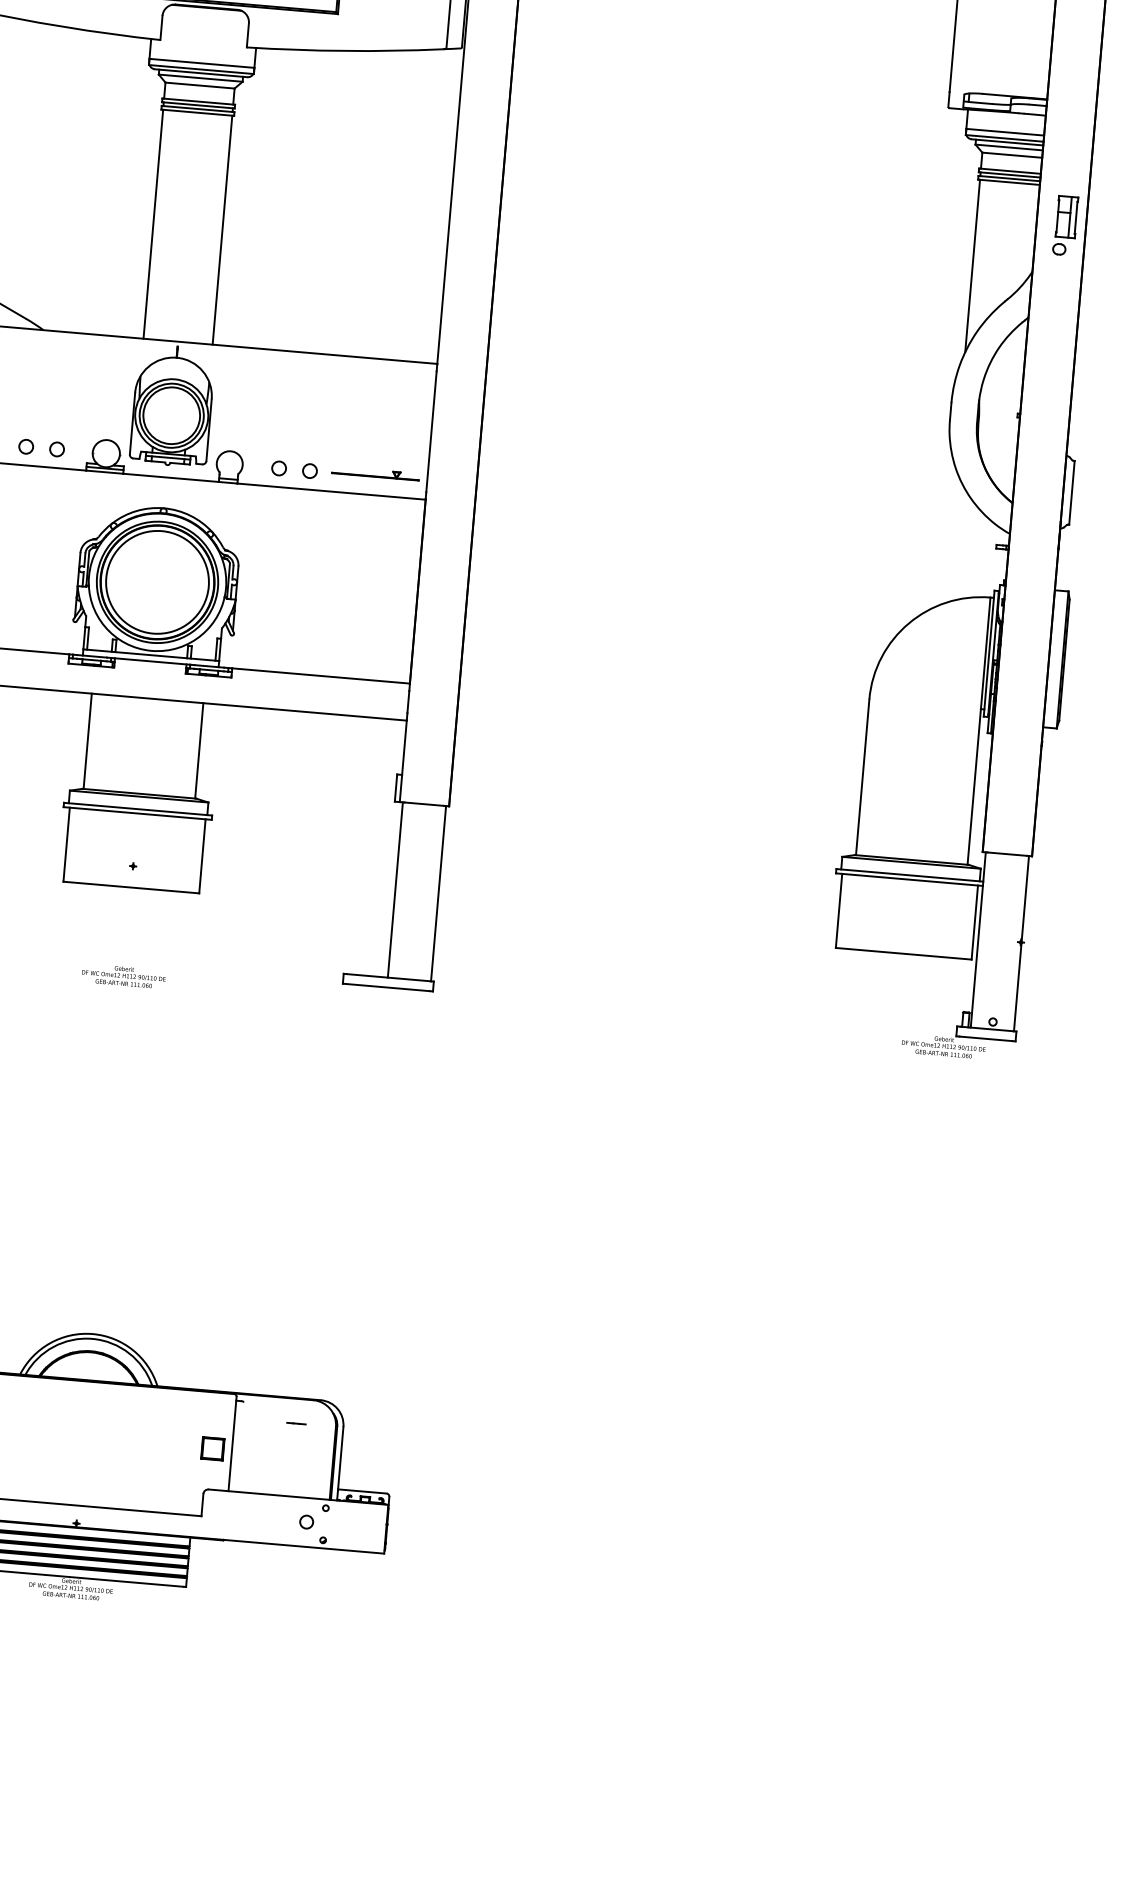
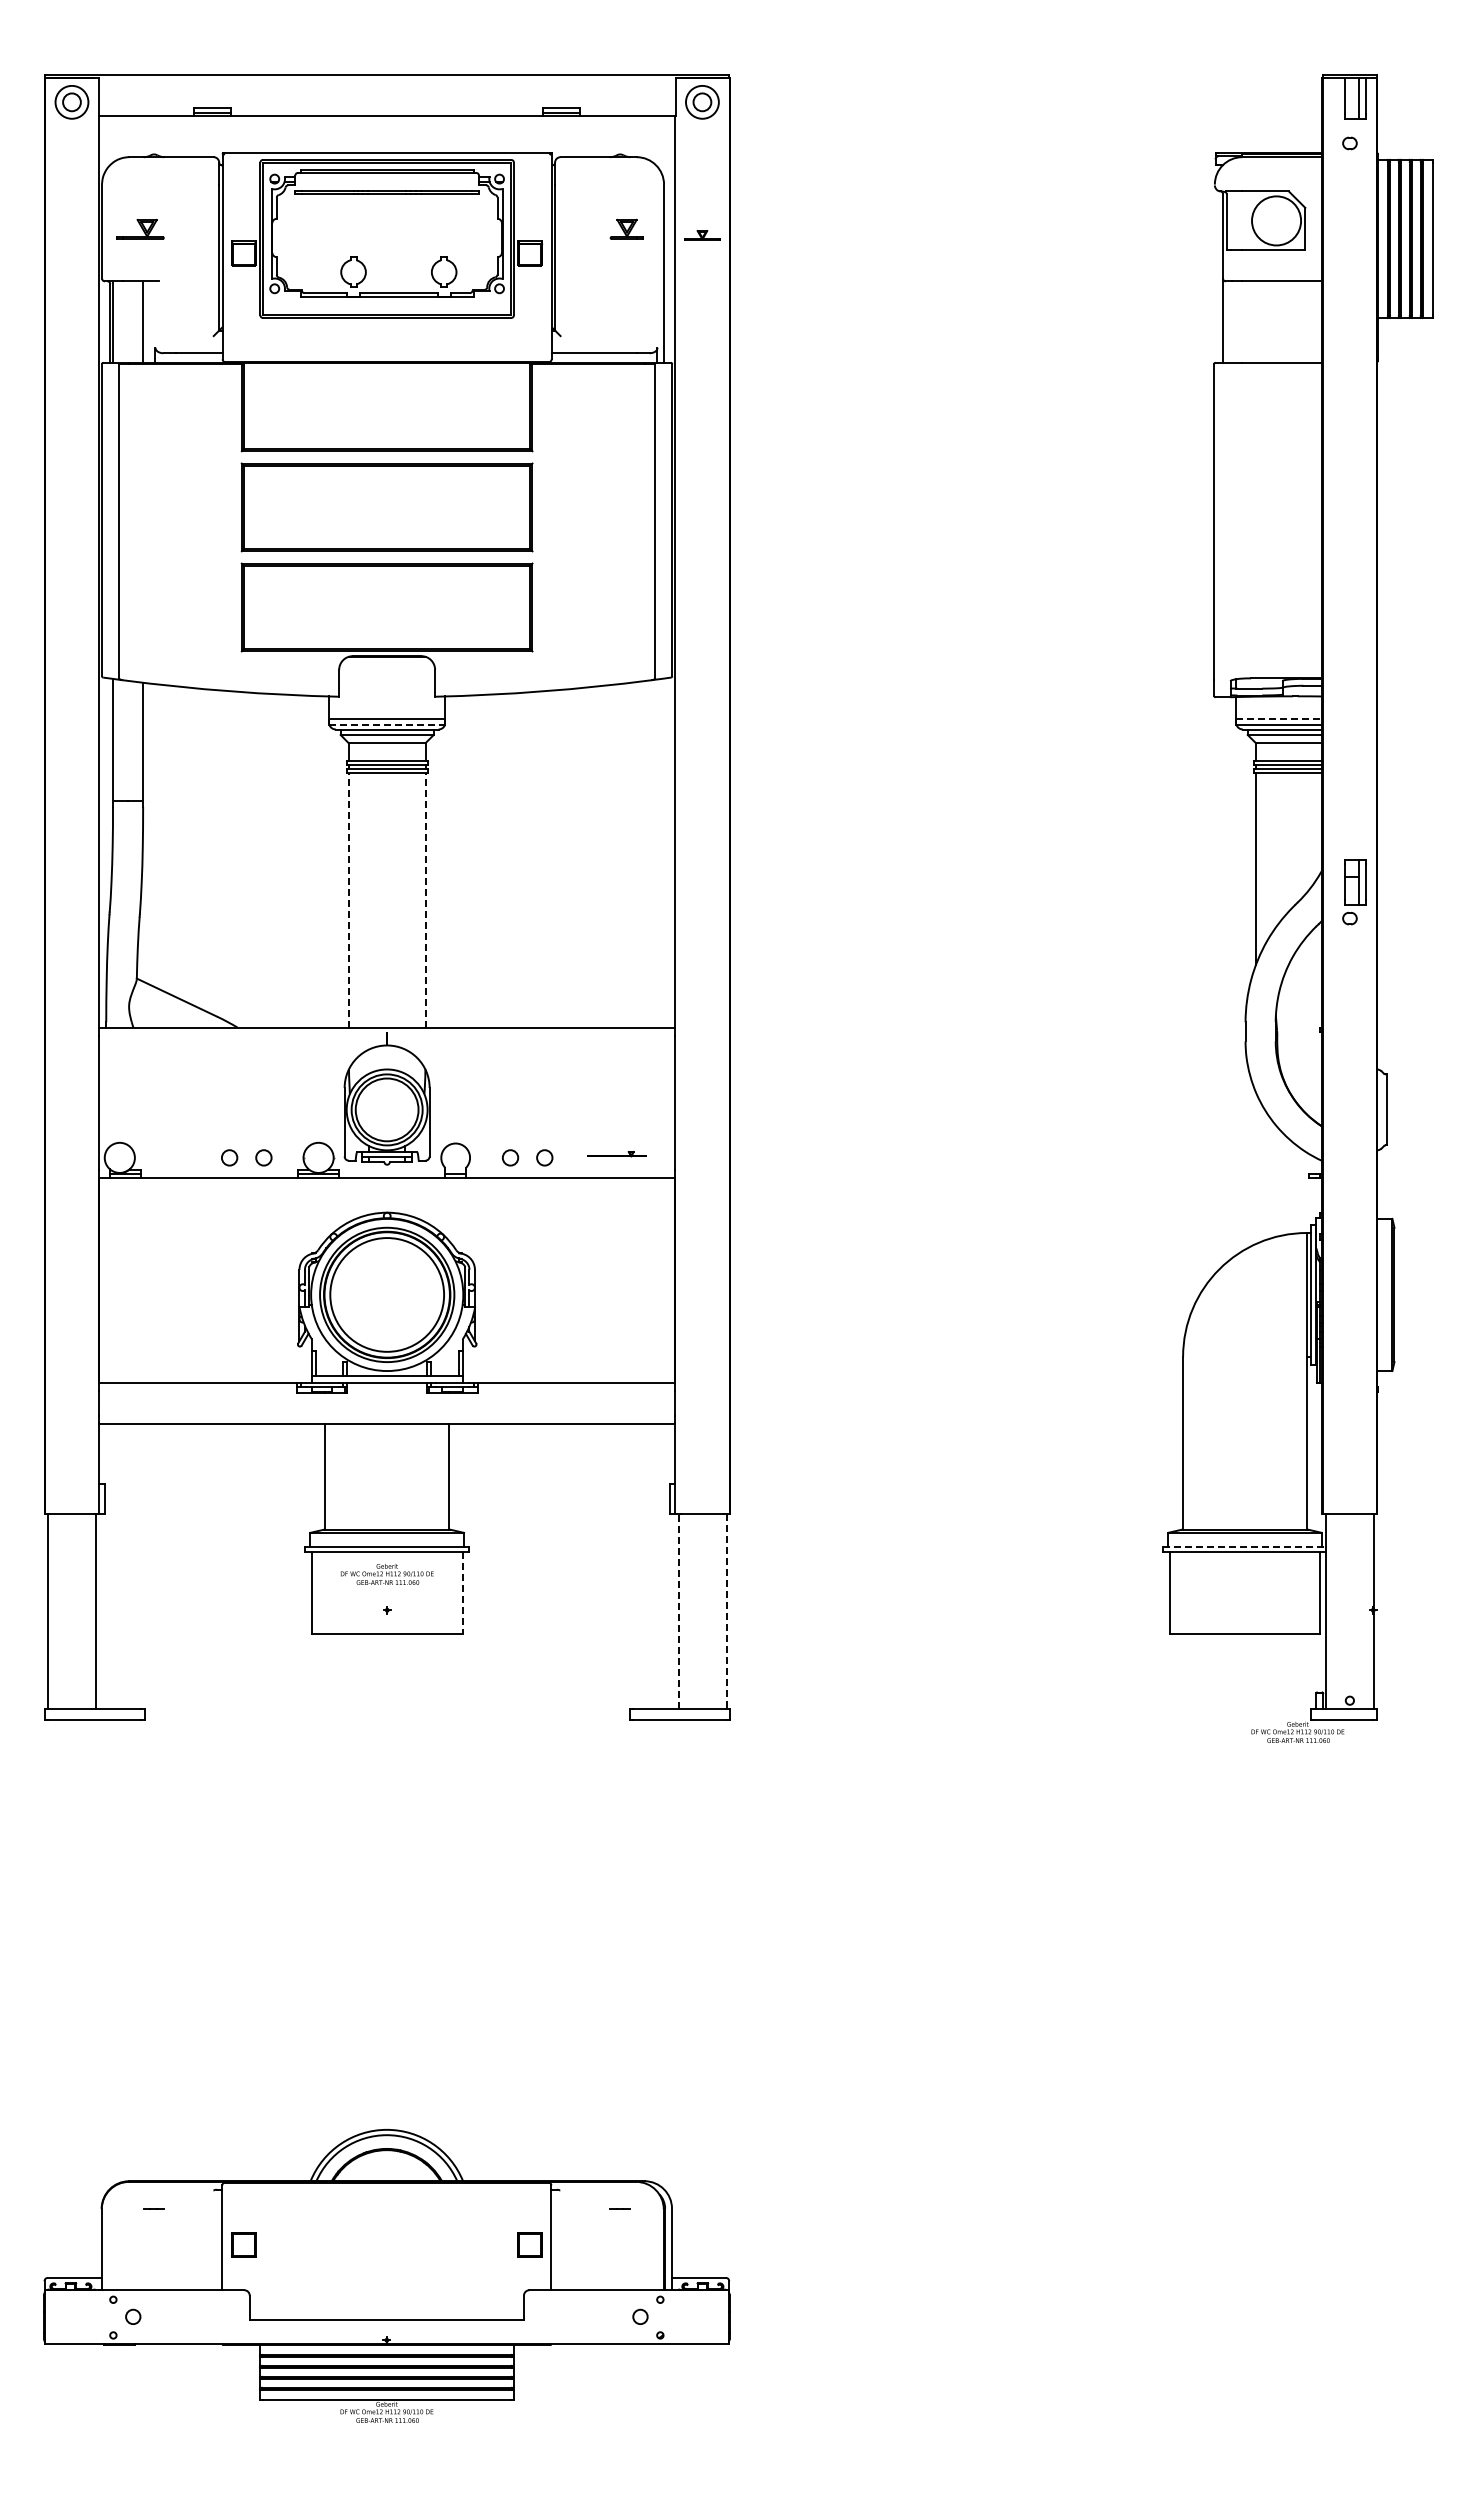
line: (201, 69) -> (387, 725), solid -> dashed
line: (1005, 132) -> (1279, 718), solid -> dashed
line: (153, 224) -> (348, 900), solid -> dashed
part: (1065, 226) -> (1354, 892), moved
line: (222, 230) -> (425, 900), solid -> dashed
part: (374, 472) -> (616, 1153), size x0.6
line: (202, 856) -> (462, 1593), solid -> dashed
line: (910, 875) -> (1244, 1546), solid -> dashed
line: (395, 889) -> (678, 1611), solid -> dashed
line: (438, 894) -> (726, 1612), solid -> dashed
text: (124, 976) -> (387, 1574), moved

